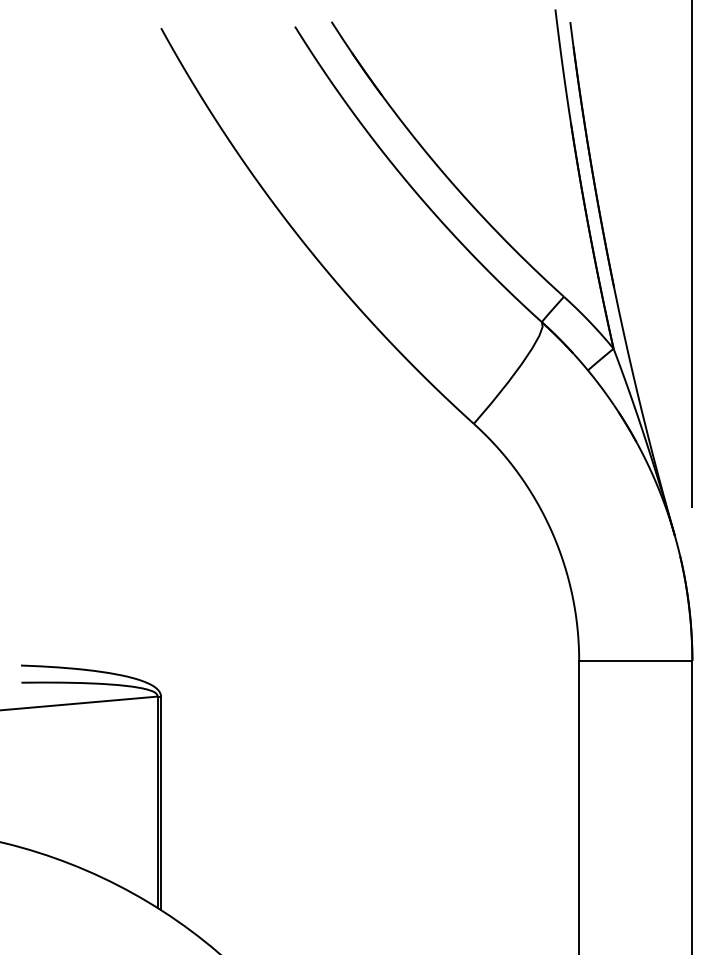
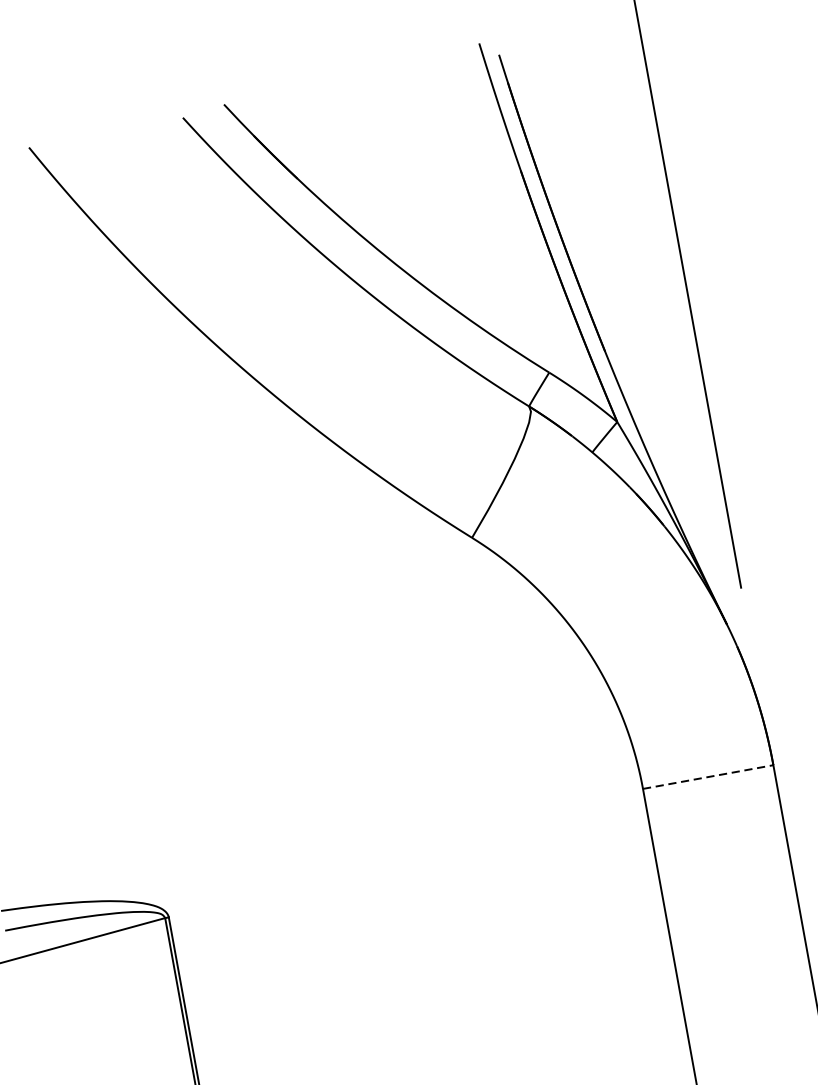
line: (635, 660) -> (707, 776), solid -> dashed

